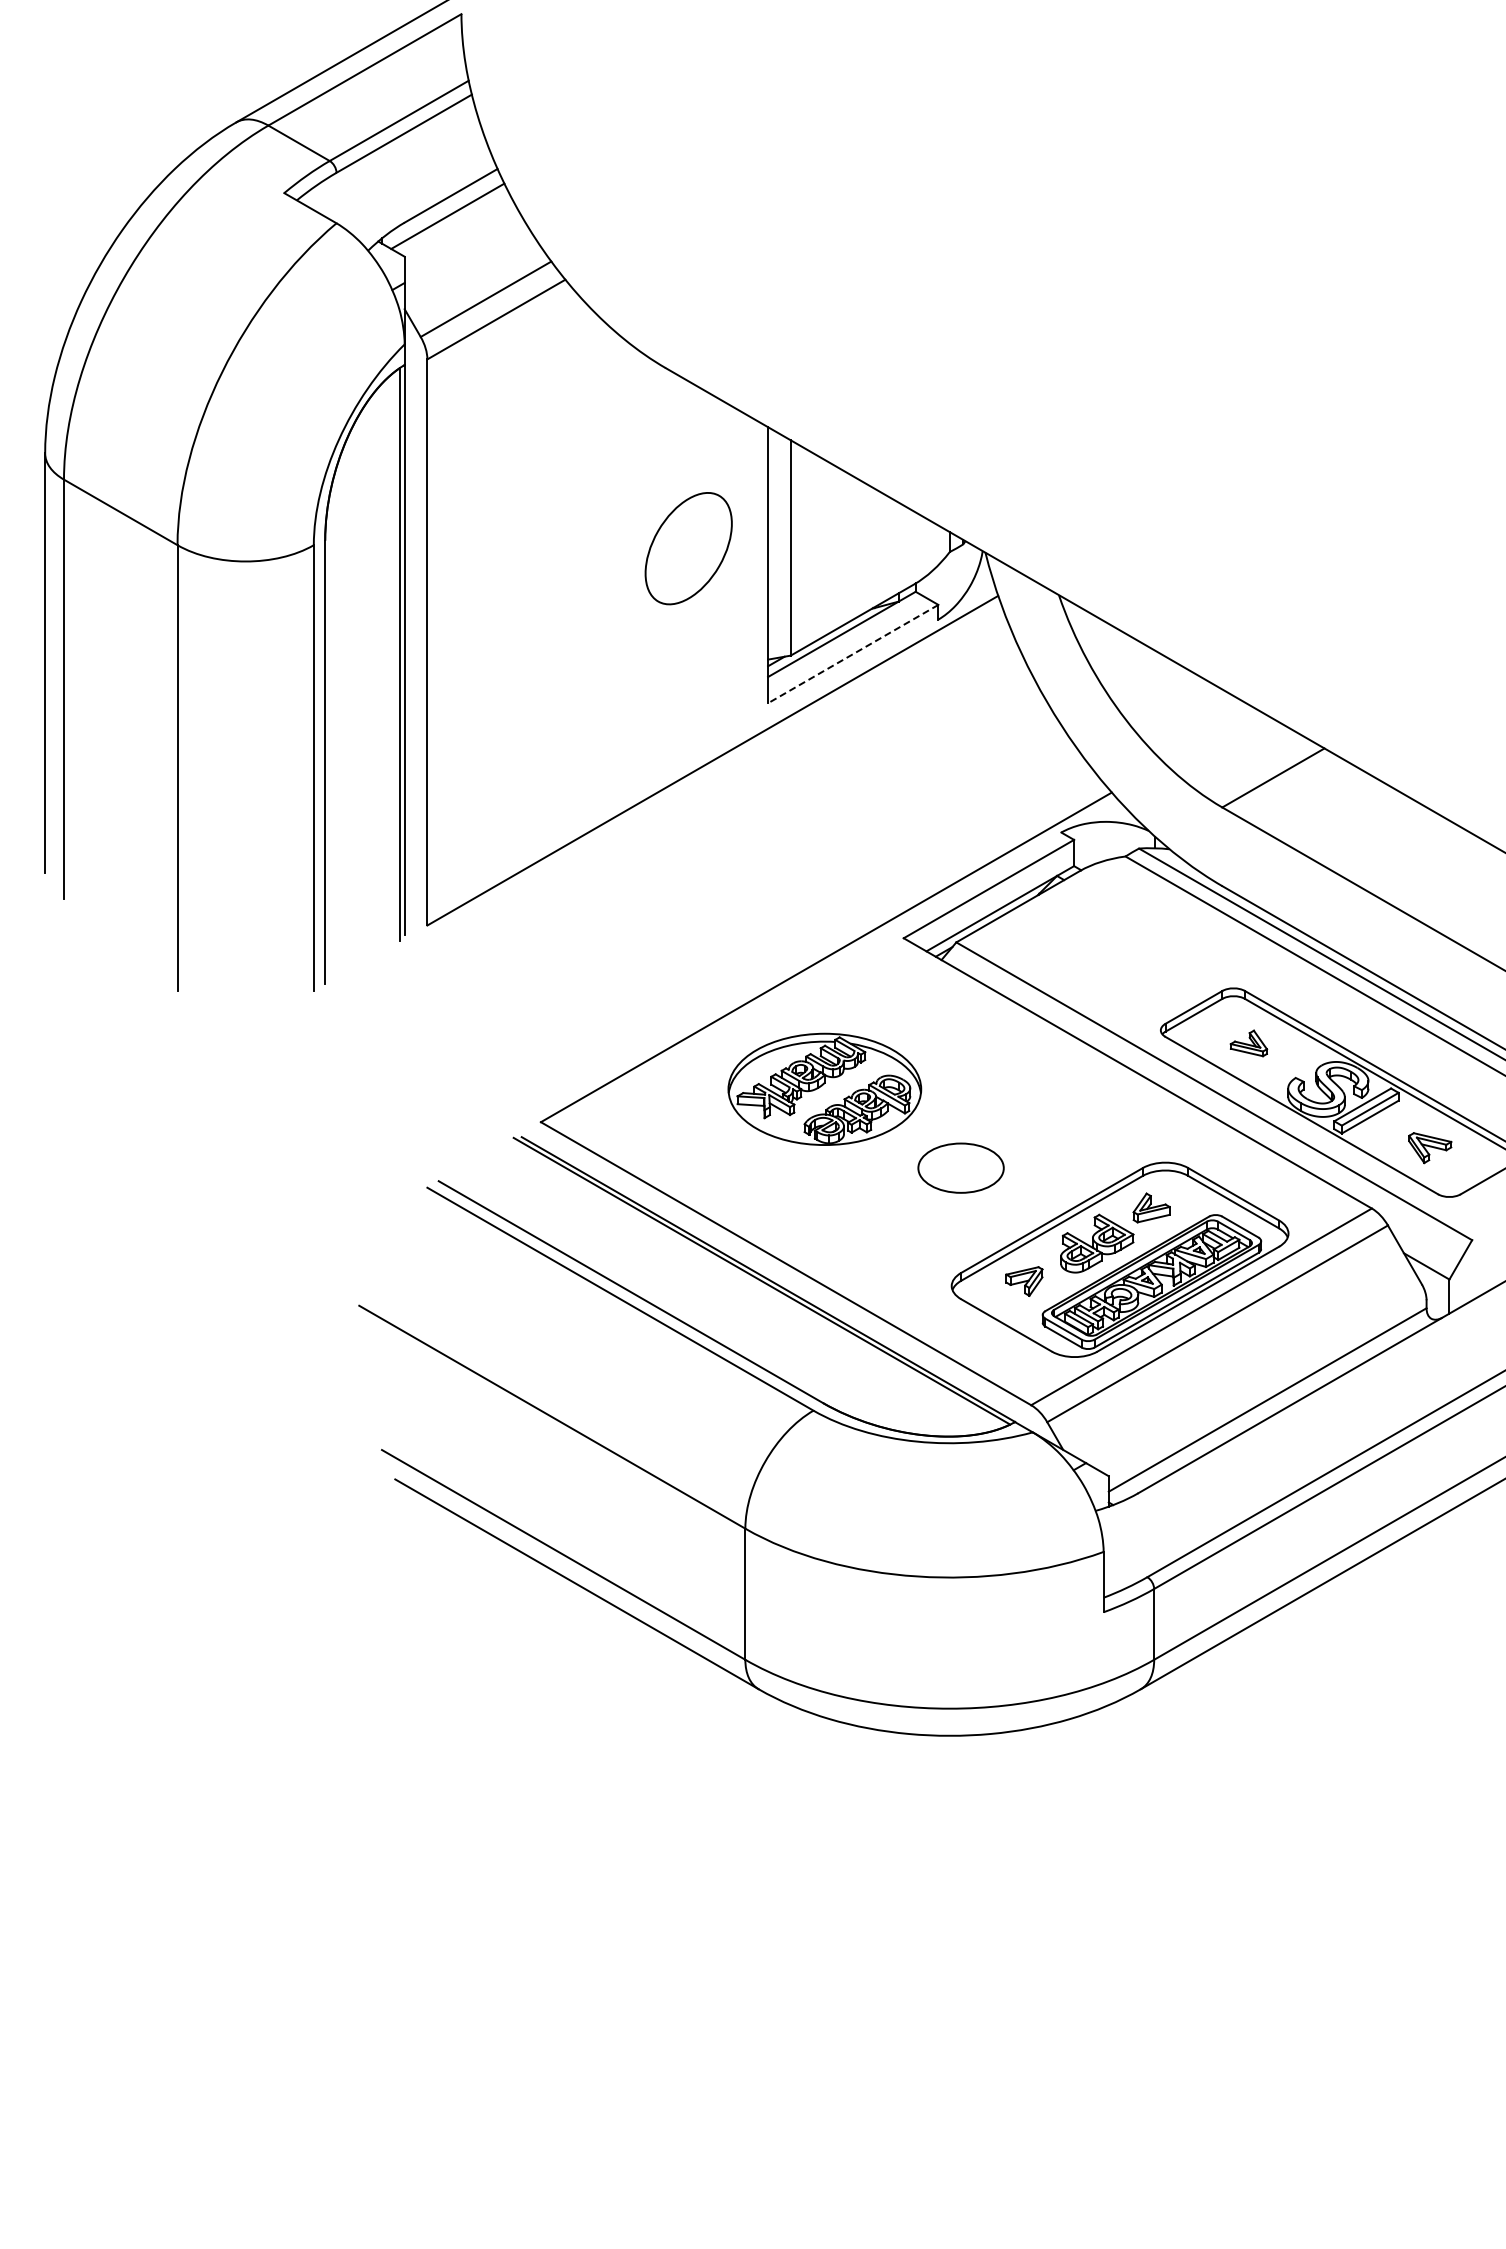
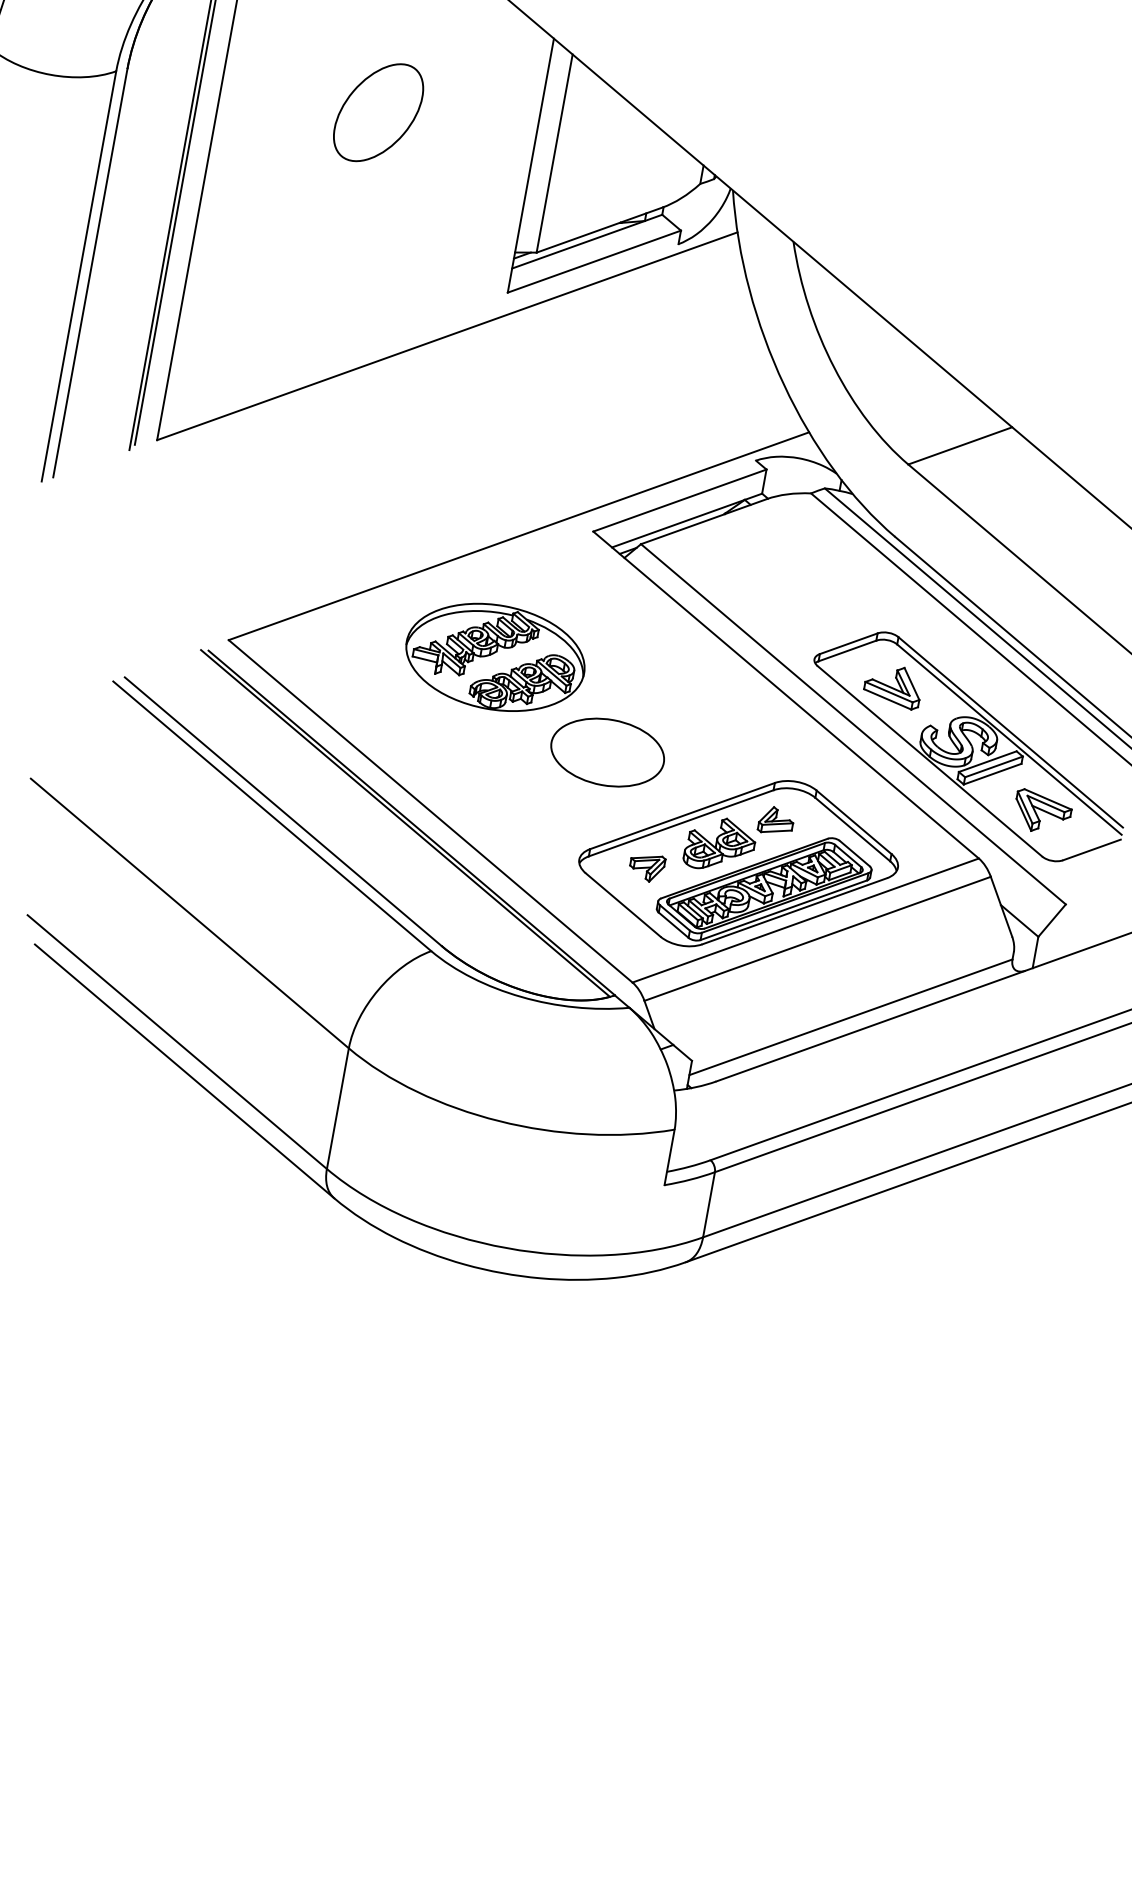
part: (688, 548) -> (378, 112), moved
line: (852, 654) -> (593, 261), dashed -> solid
part: (1248, 1043) -> (892, 686), size x1.67
part: (1430, 1147) -> (1043, 812), size x1.43
part: (960, 1168) -> (607, 752), size x1.43

